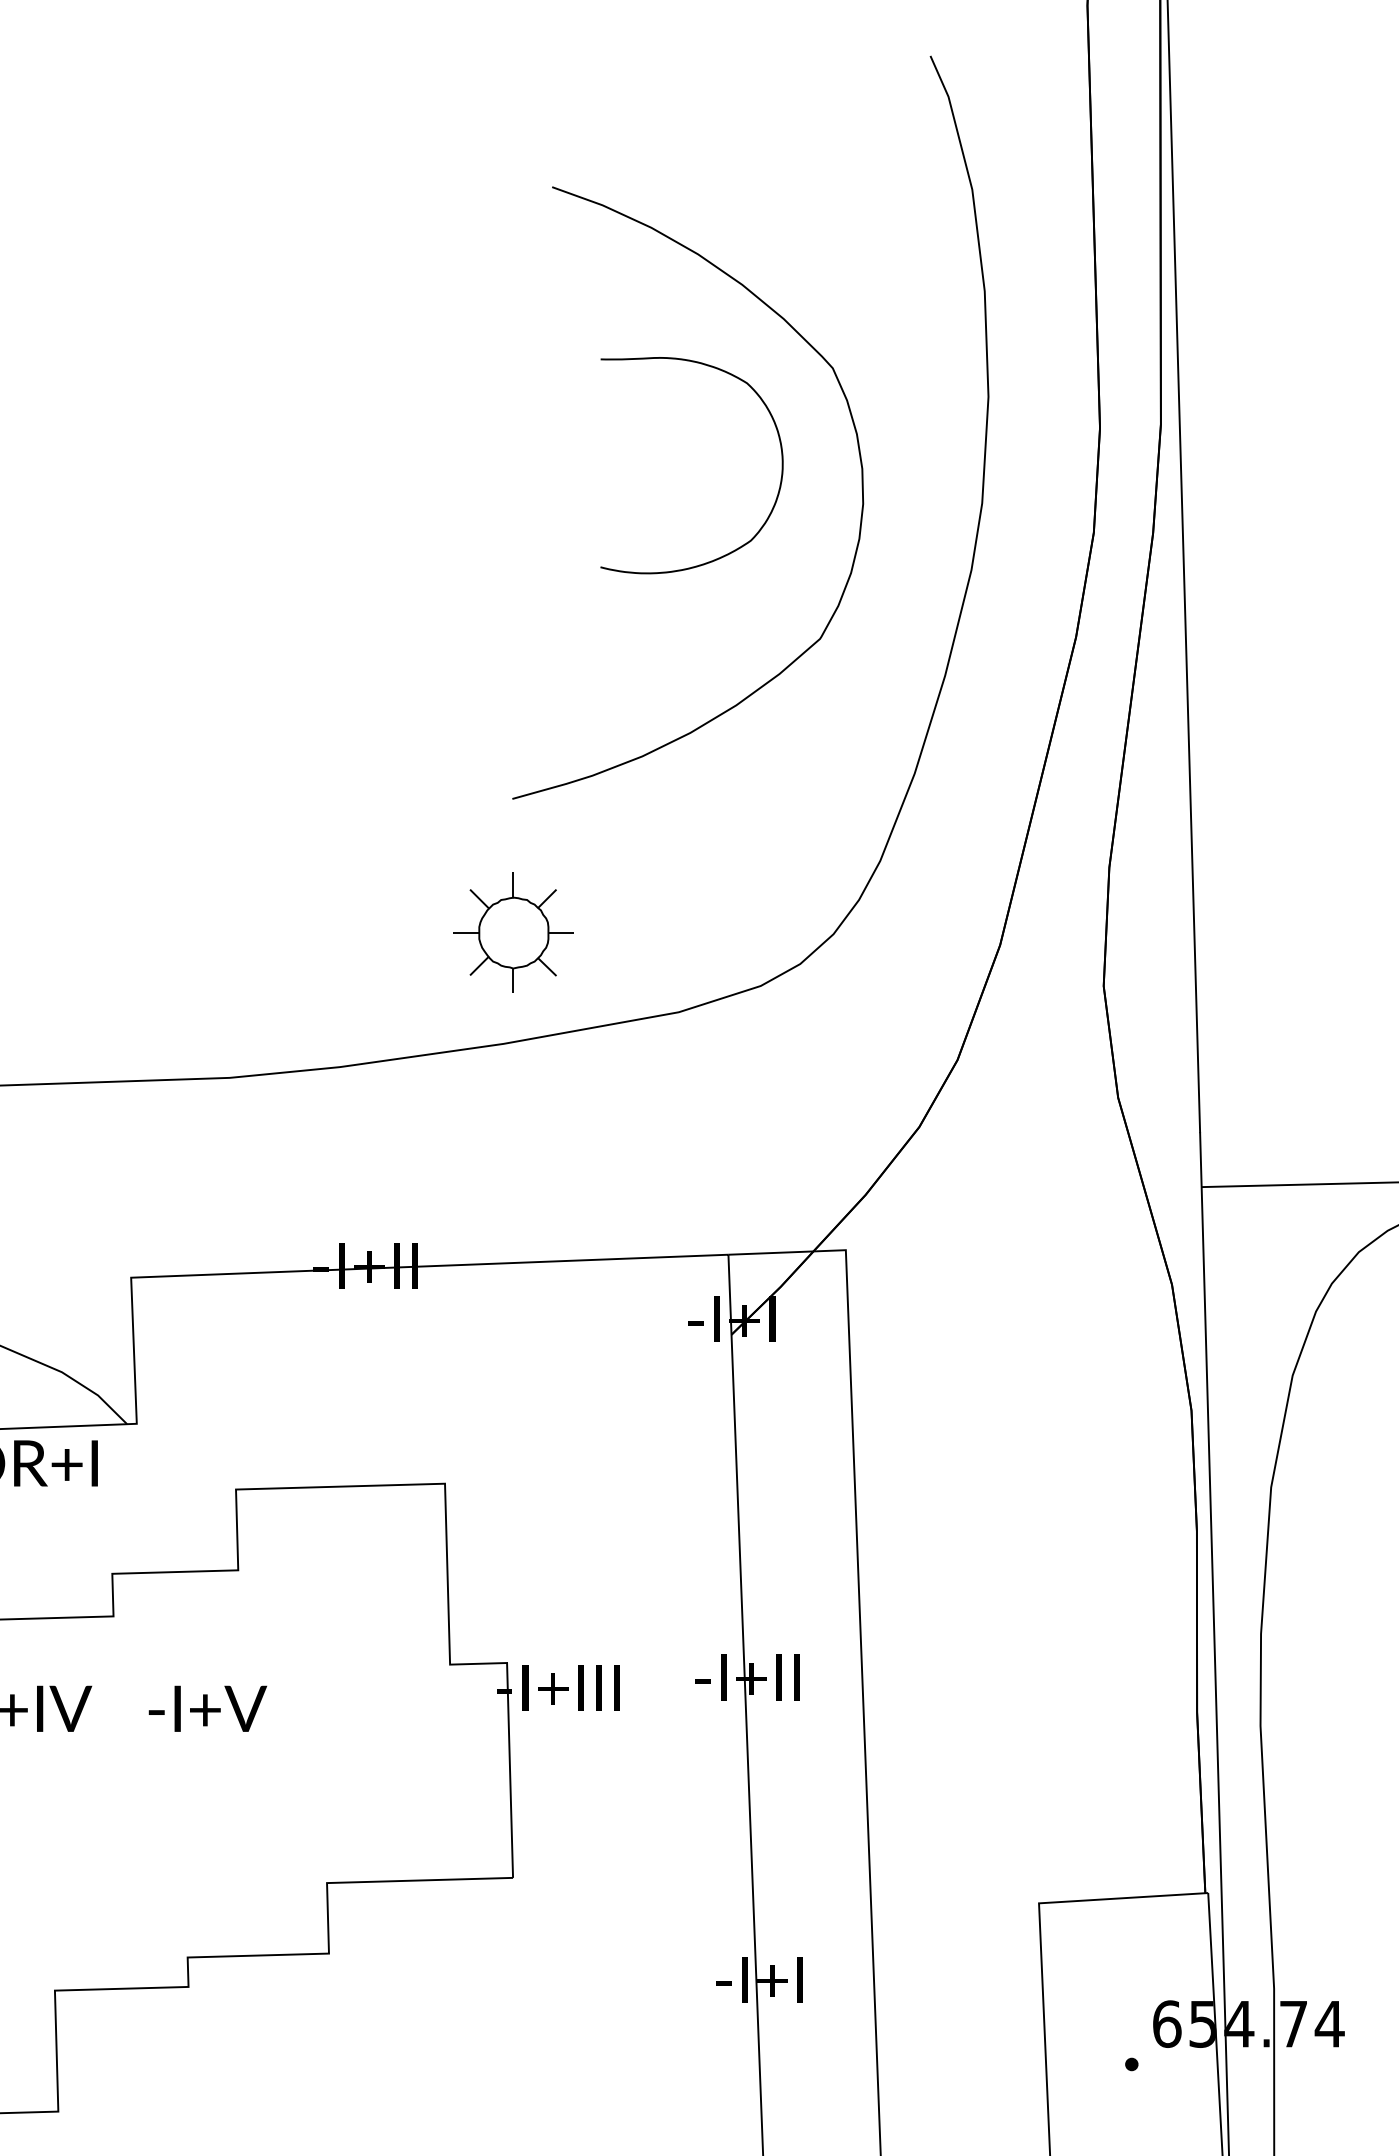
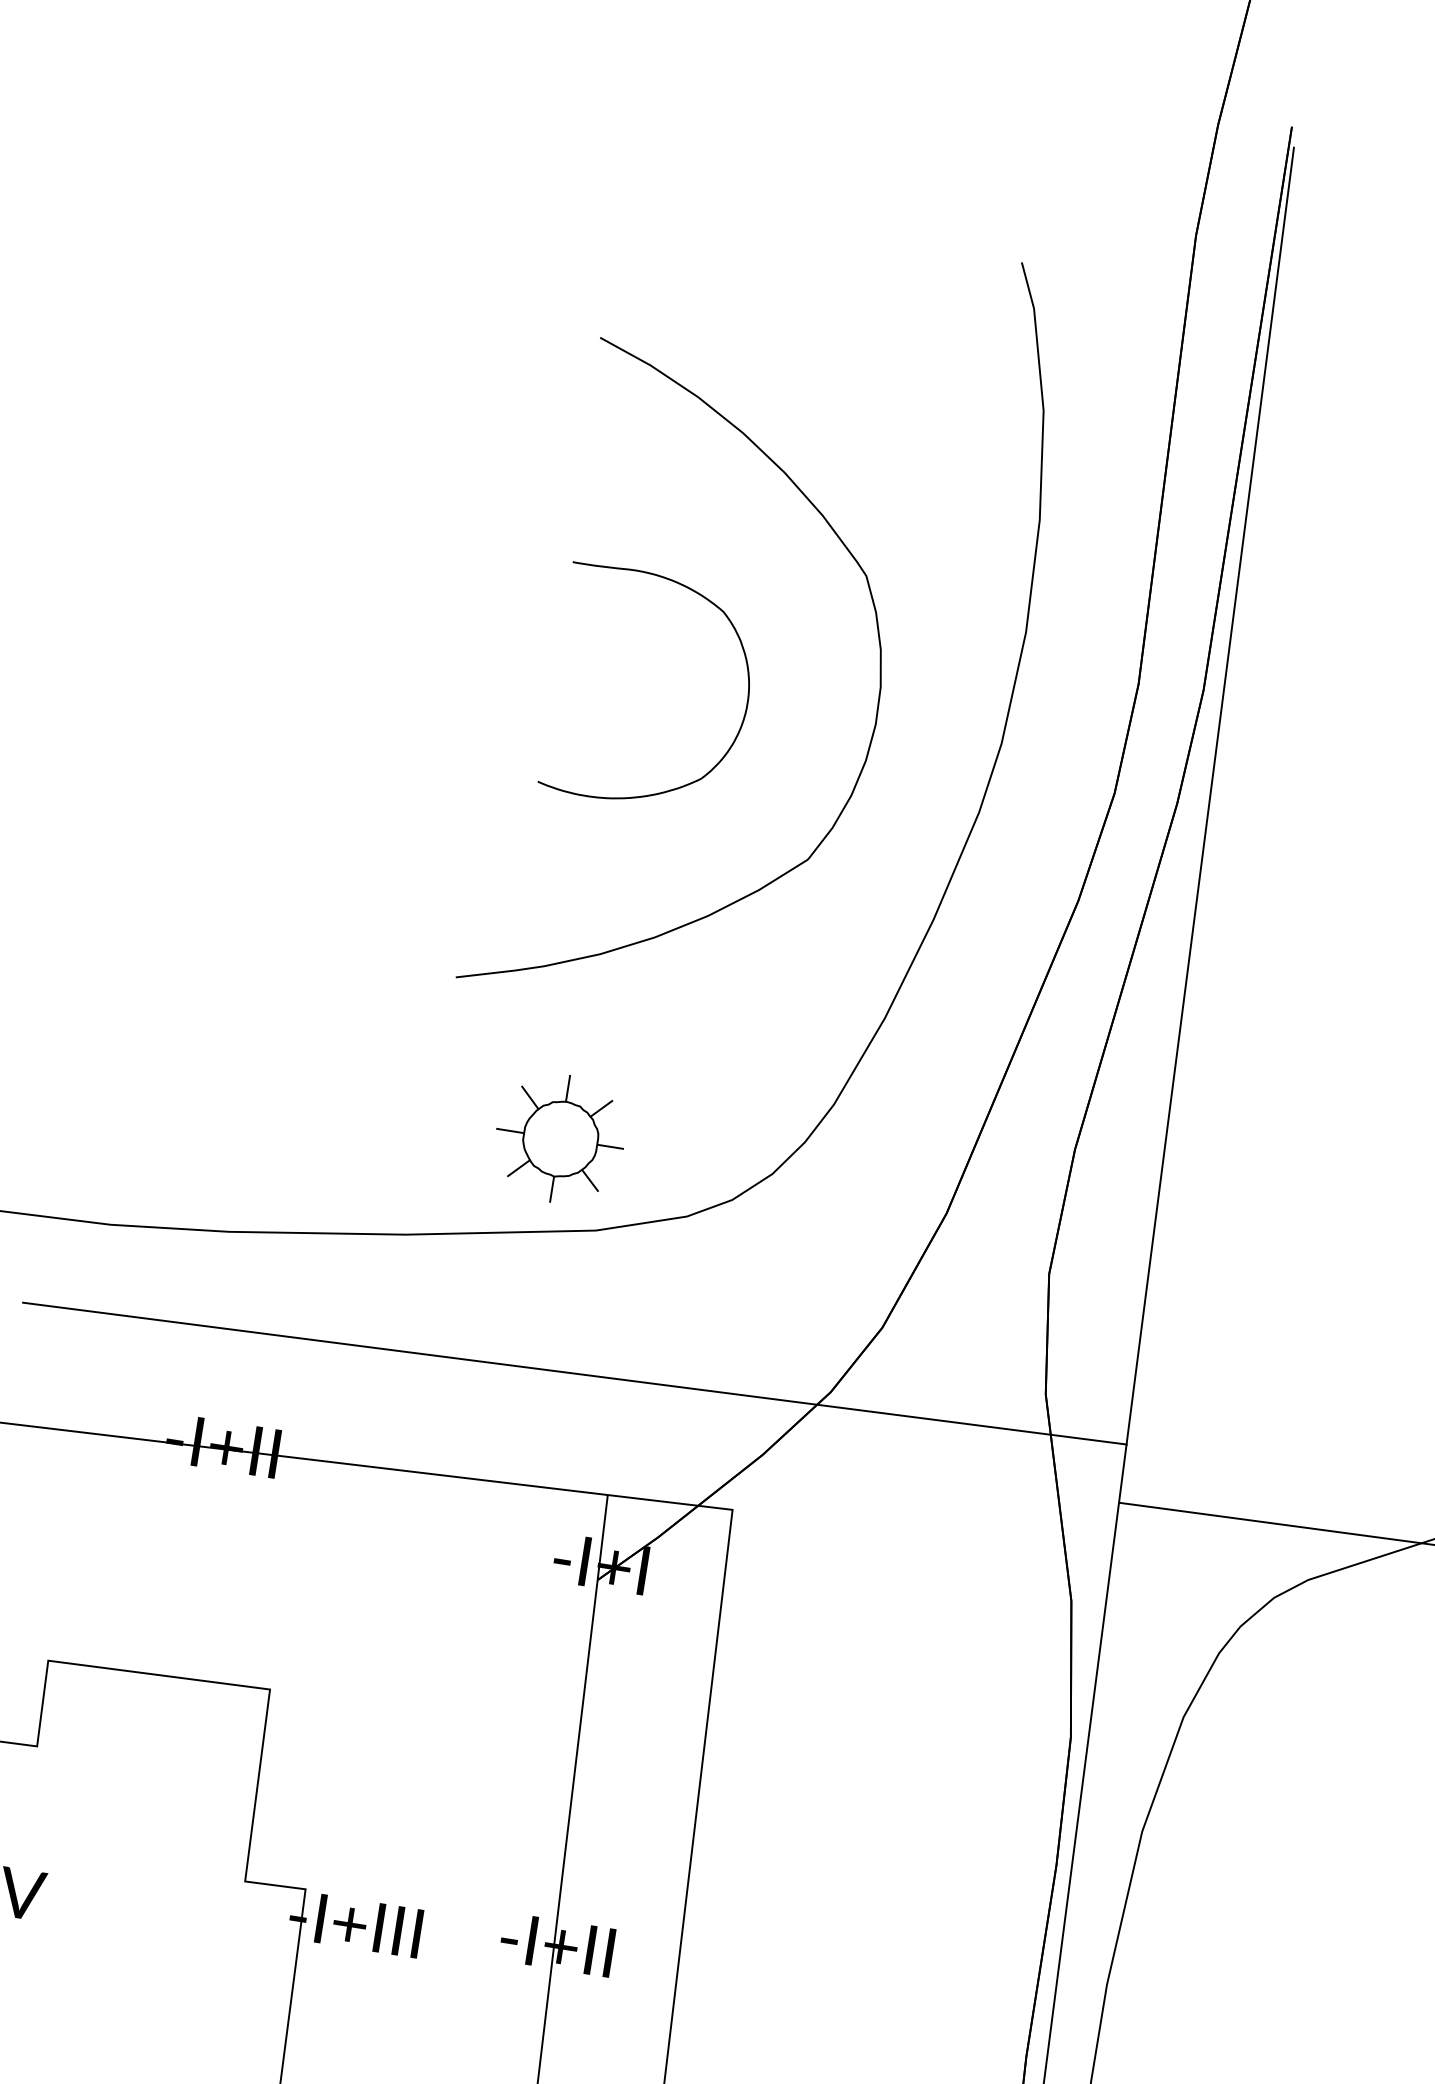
curve: (780, 478) -> (742, 718), moved
part: (513, 932) -> (560, 1138), moved
line: (680, 1147) -> (575, 1373), added

